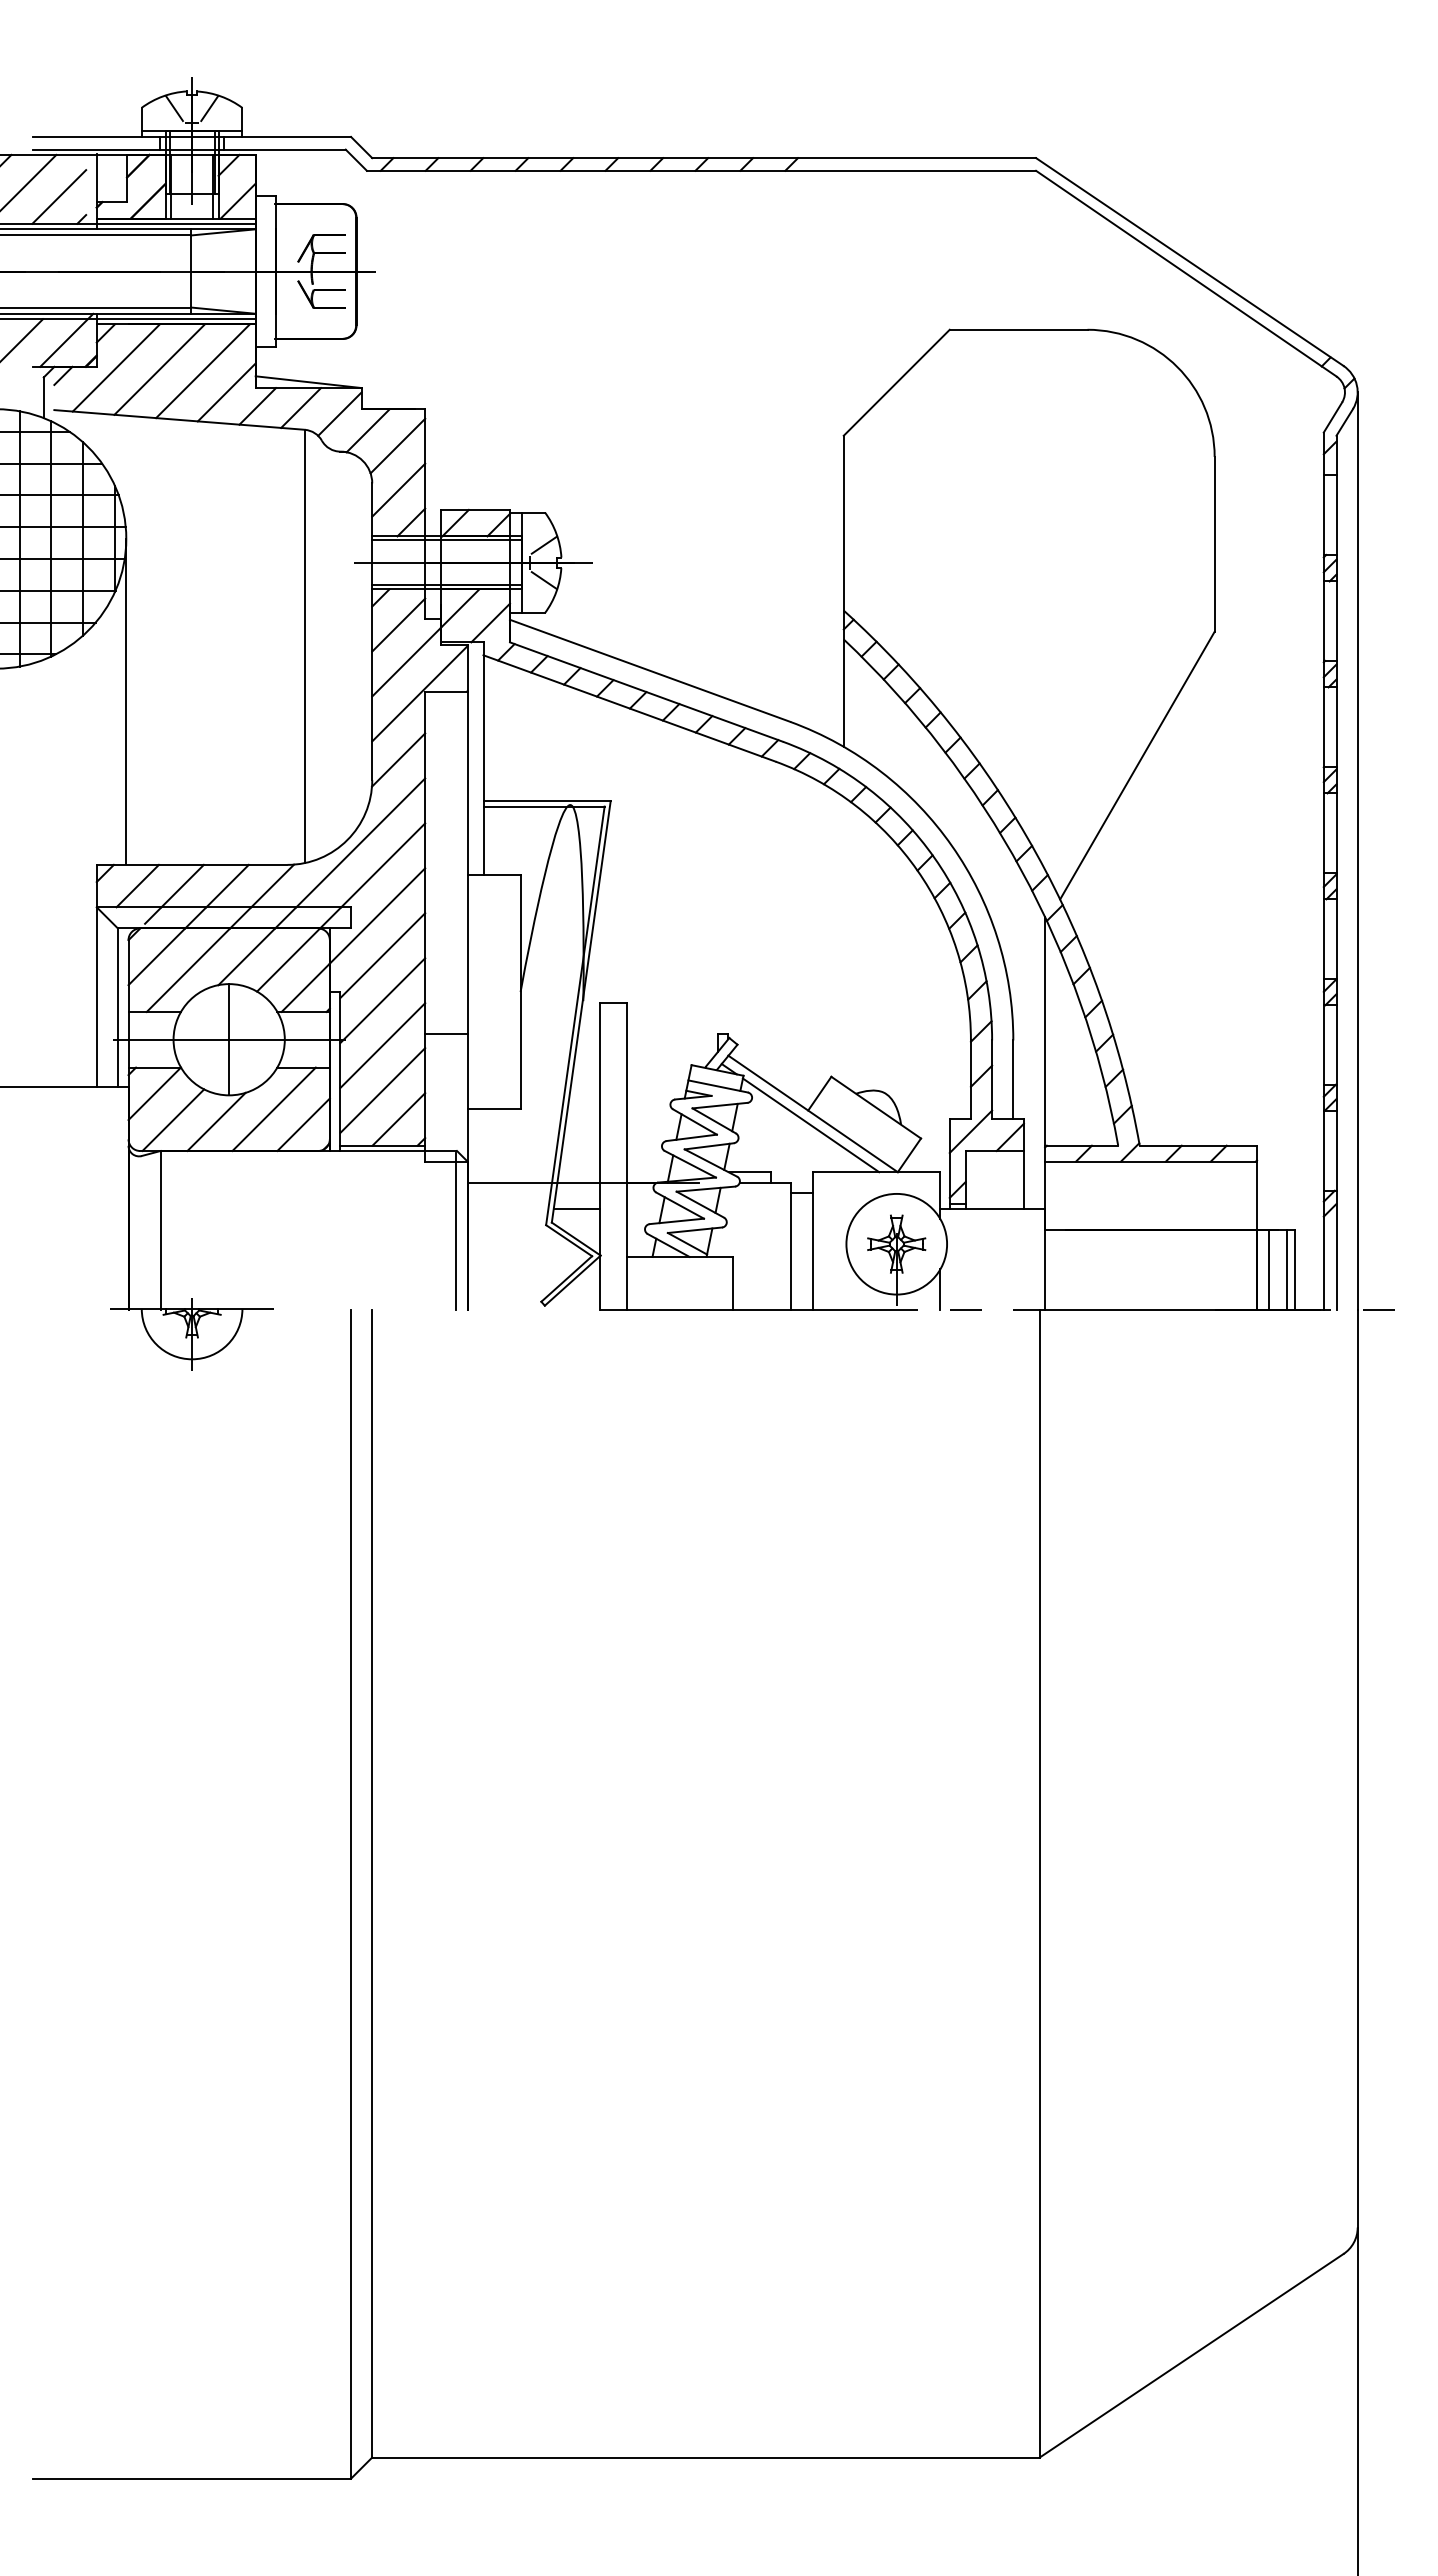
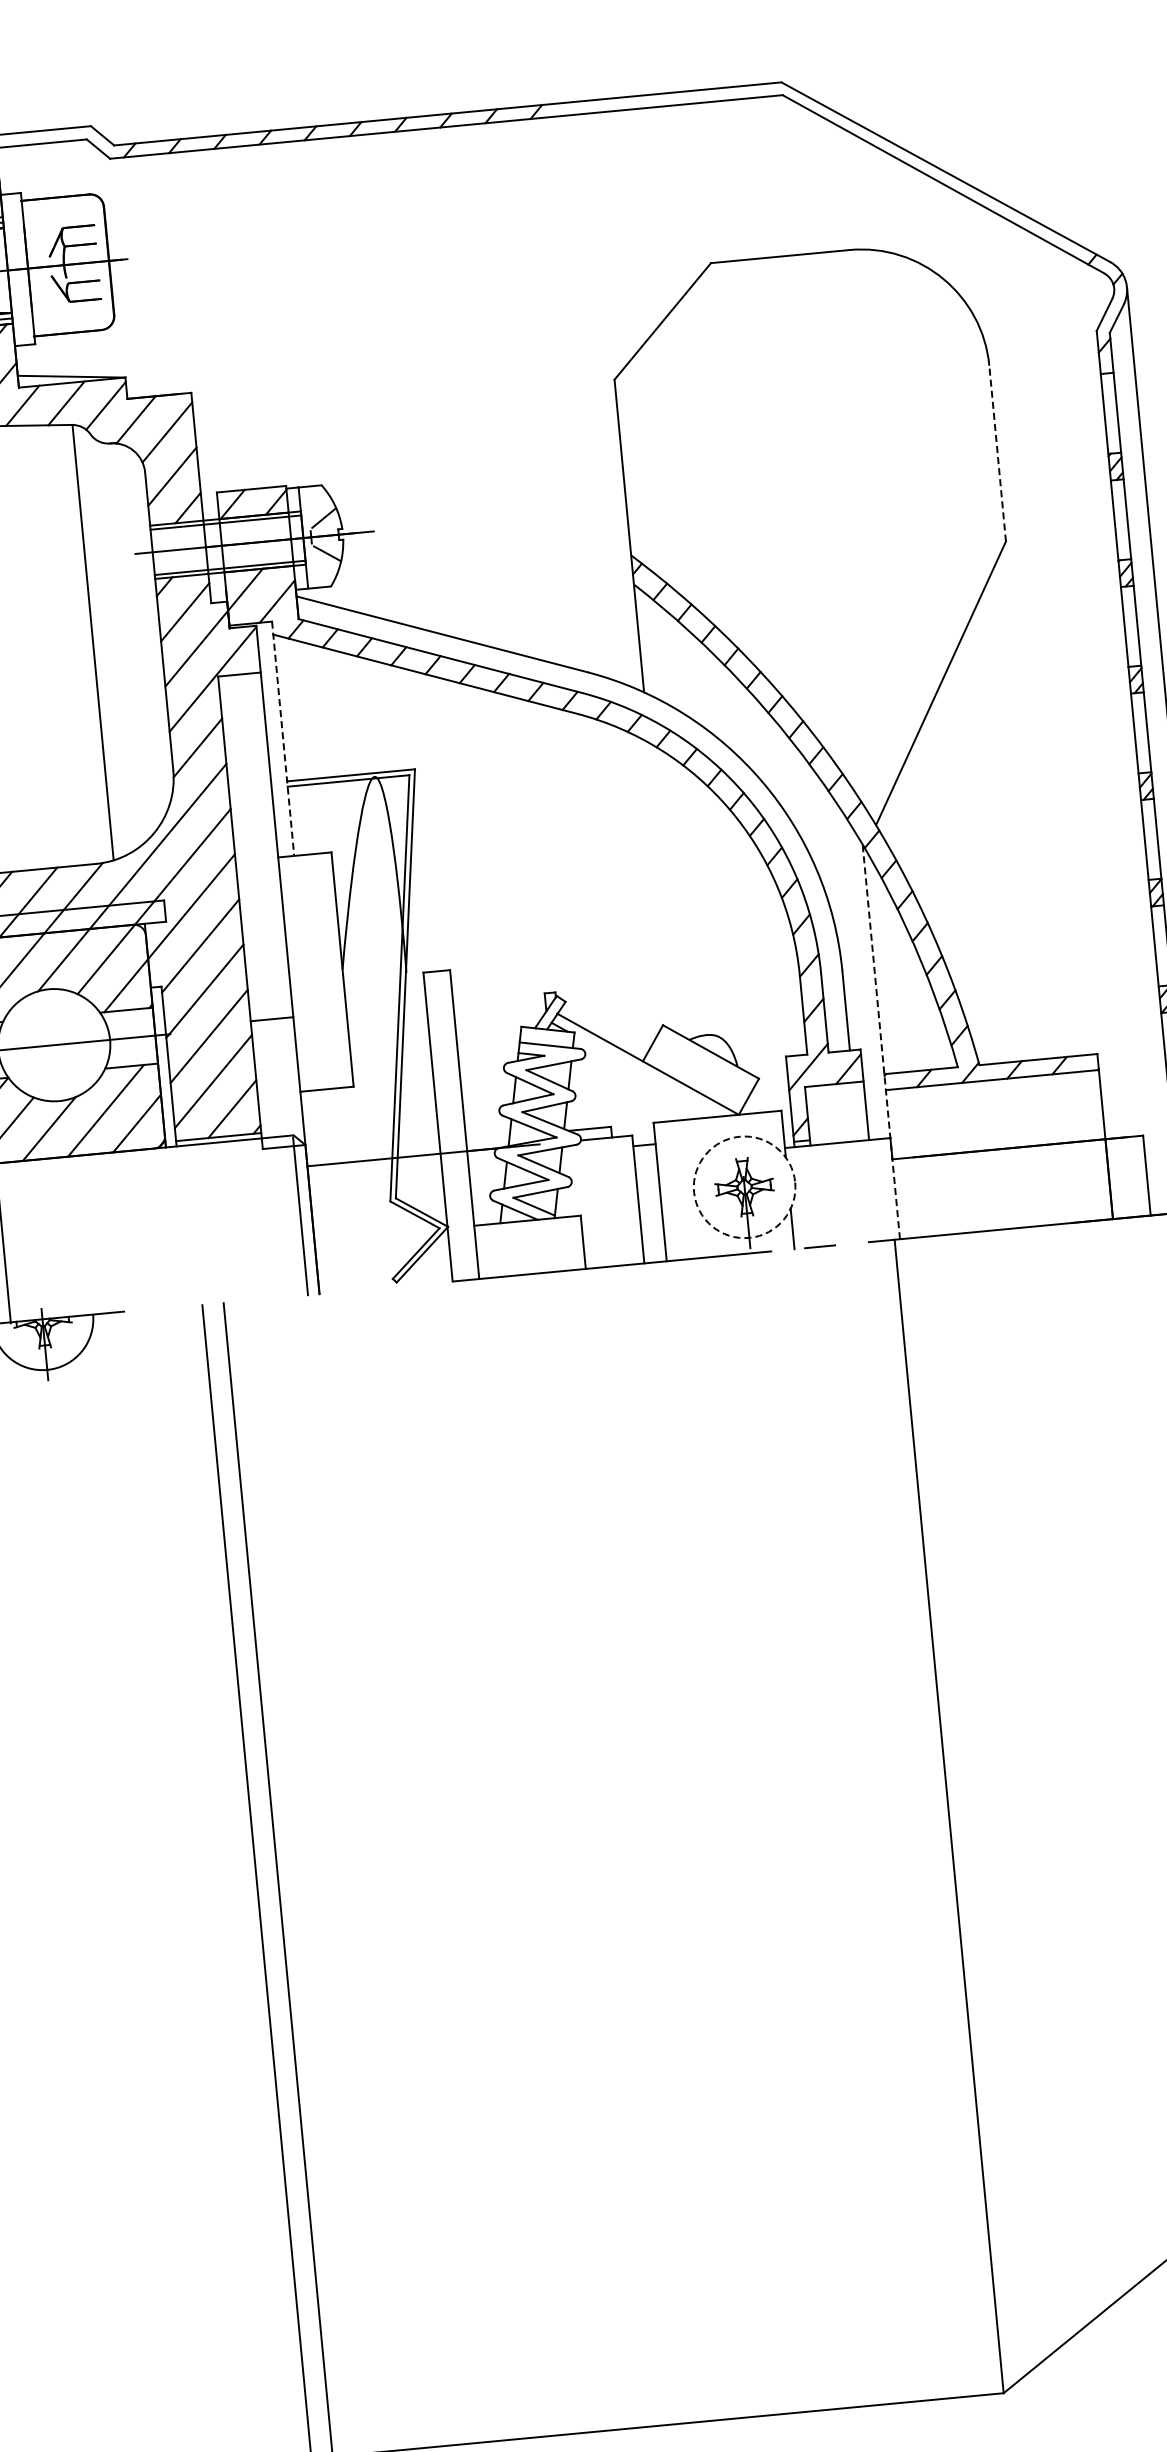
line: (1214, 543) -> (997, 452), solid -> dashed
line: (483, 758) -> (283, 738), solid -> dashed
line: (229, 1039) -> (54, 1044), removed
line: (1045, 1113) -> (881, 1041), solid -> dashed
line: (810, 1125) -> (646, 1076), removed
line: (576, 1209) -> (419, 1182), removed
arc: (846, 1244) -> (694, 1192), solid -> dashed
line: (1268, 1269) -> (1120, 1177), removed
line: (1286, 1269) -> (1138, 1175), removed

